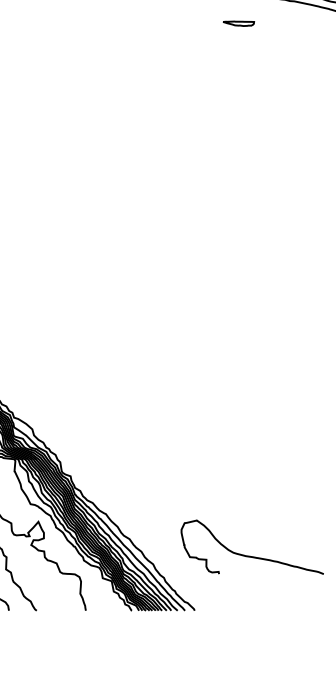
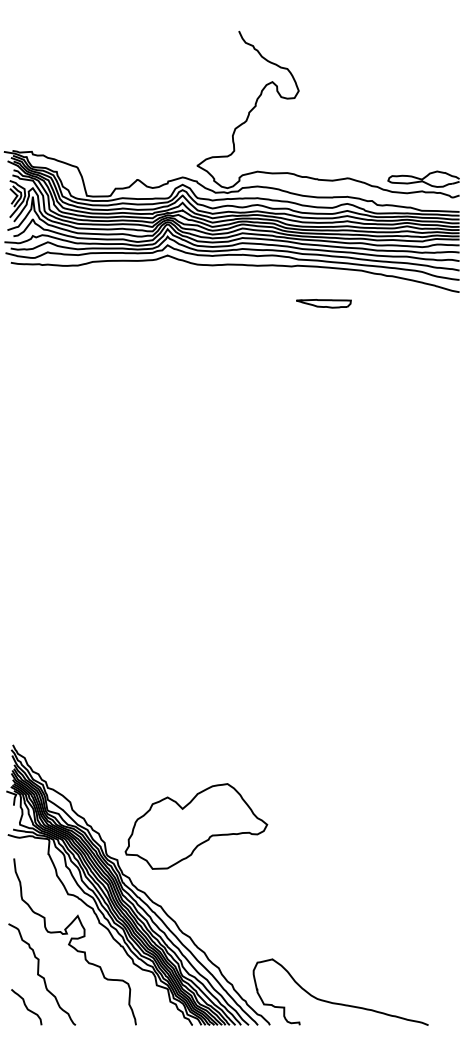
part: (238, 23) -> (323, 303), size x1.43
part: (135, 449) -> (196, 826), added
curve: (248, 555) -> (336, 1002), moved

